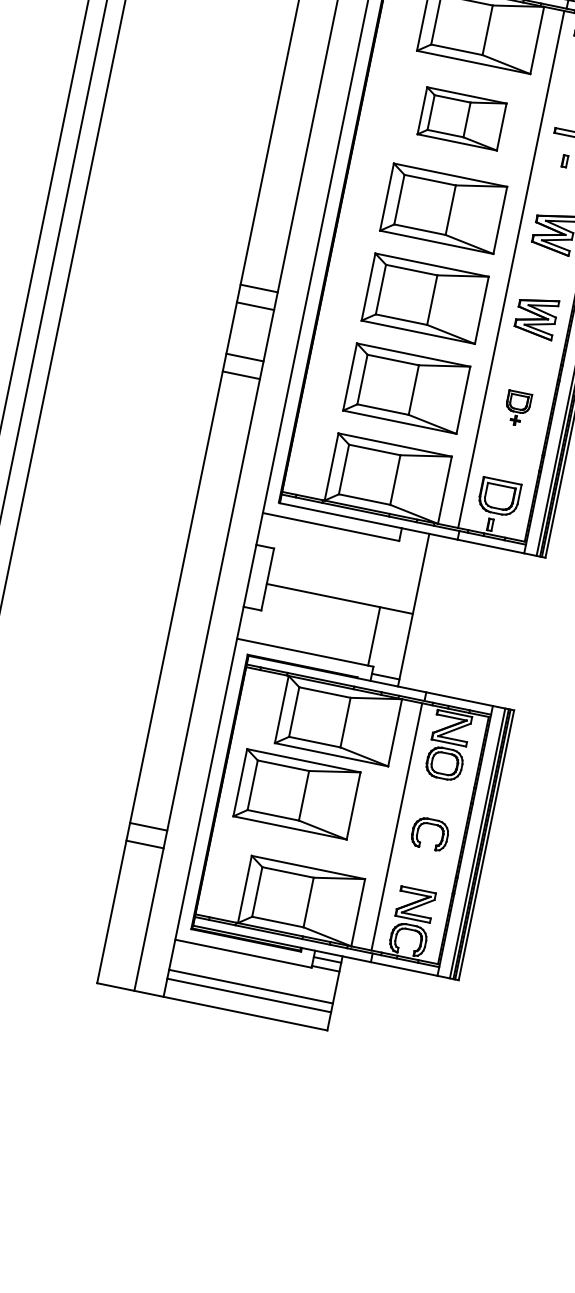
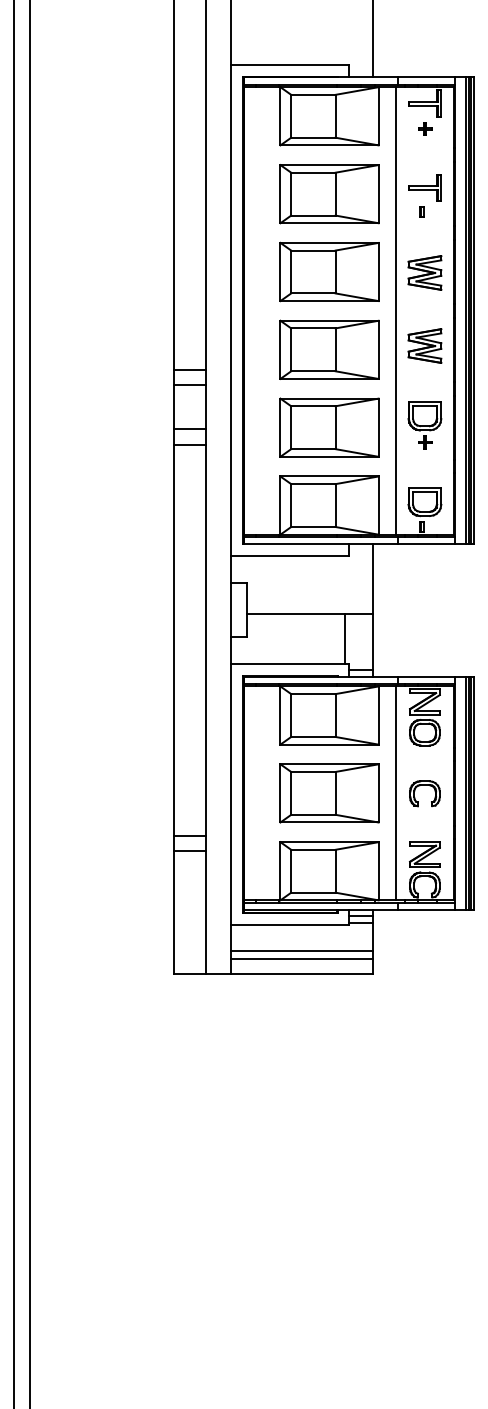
part: (462, 119) -> (329, 194), size x1.43
part: (516, 408) -> (424, 425), size x1.67
part: (296, 794) -> (329, 793), moved

